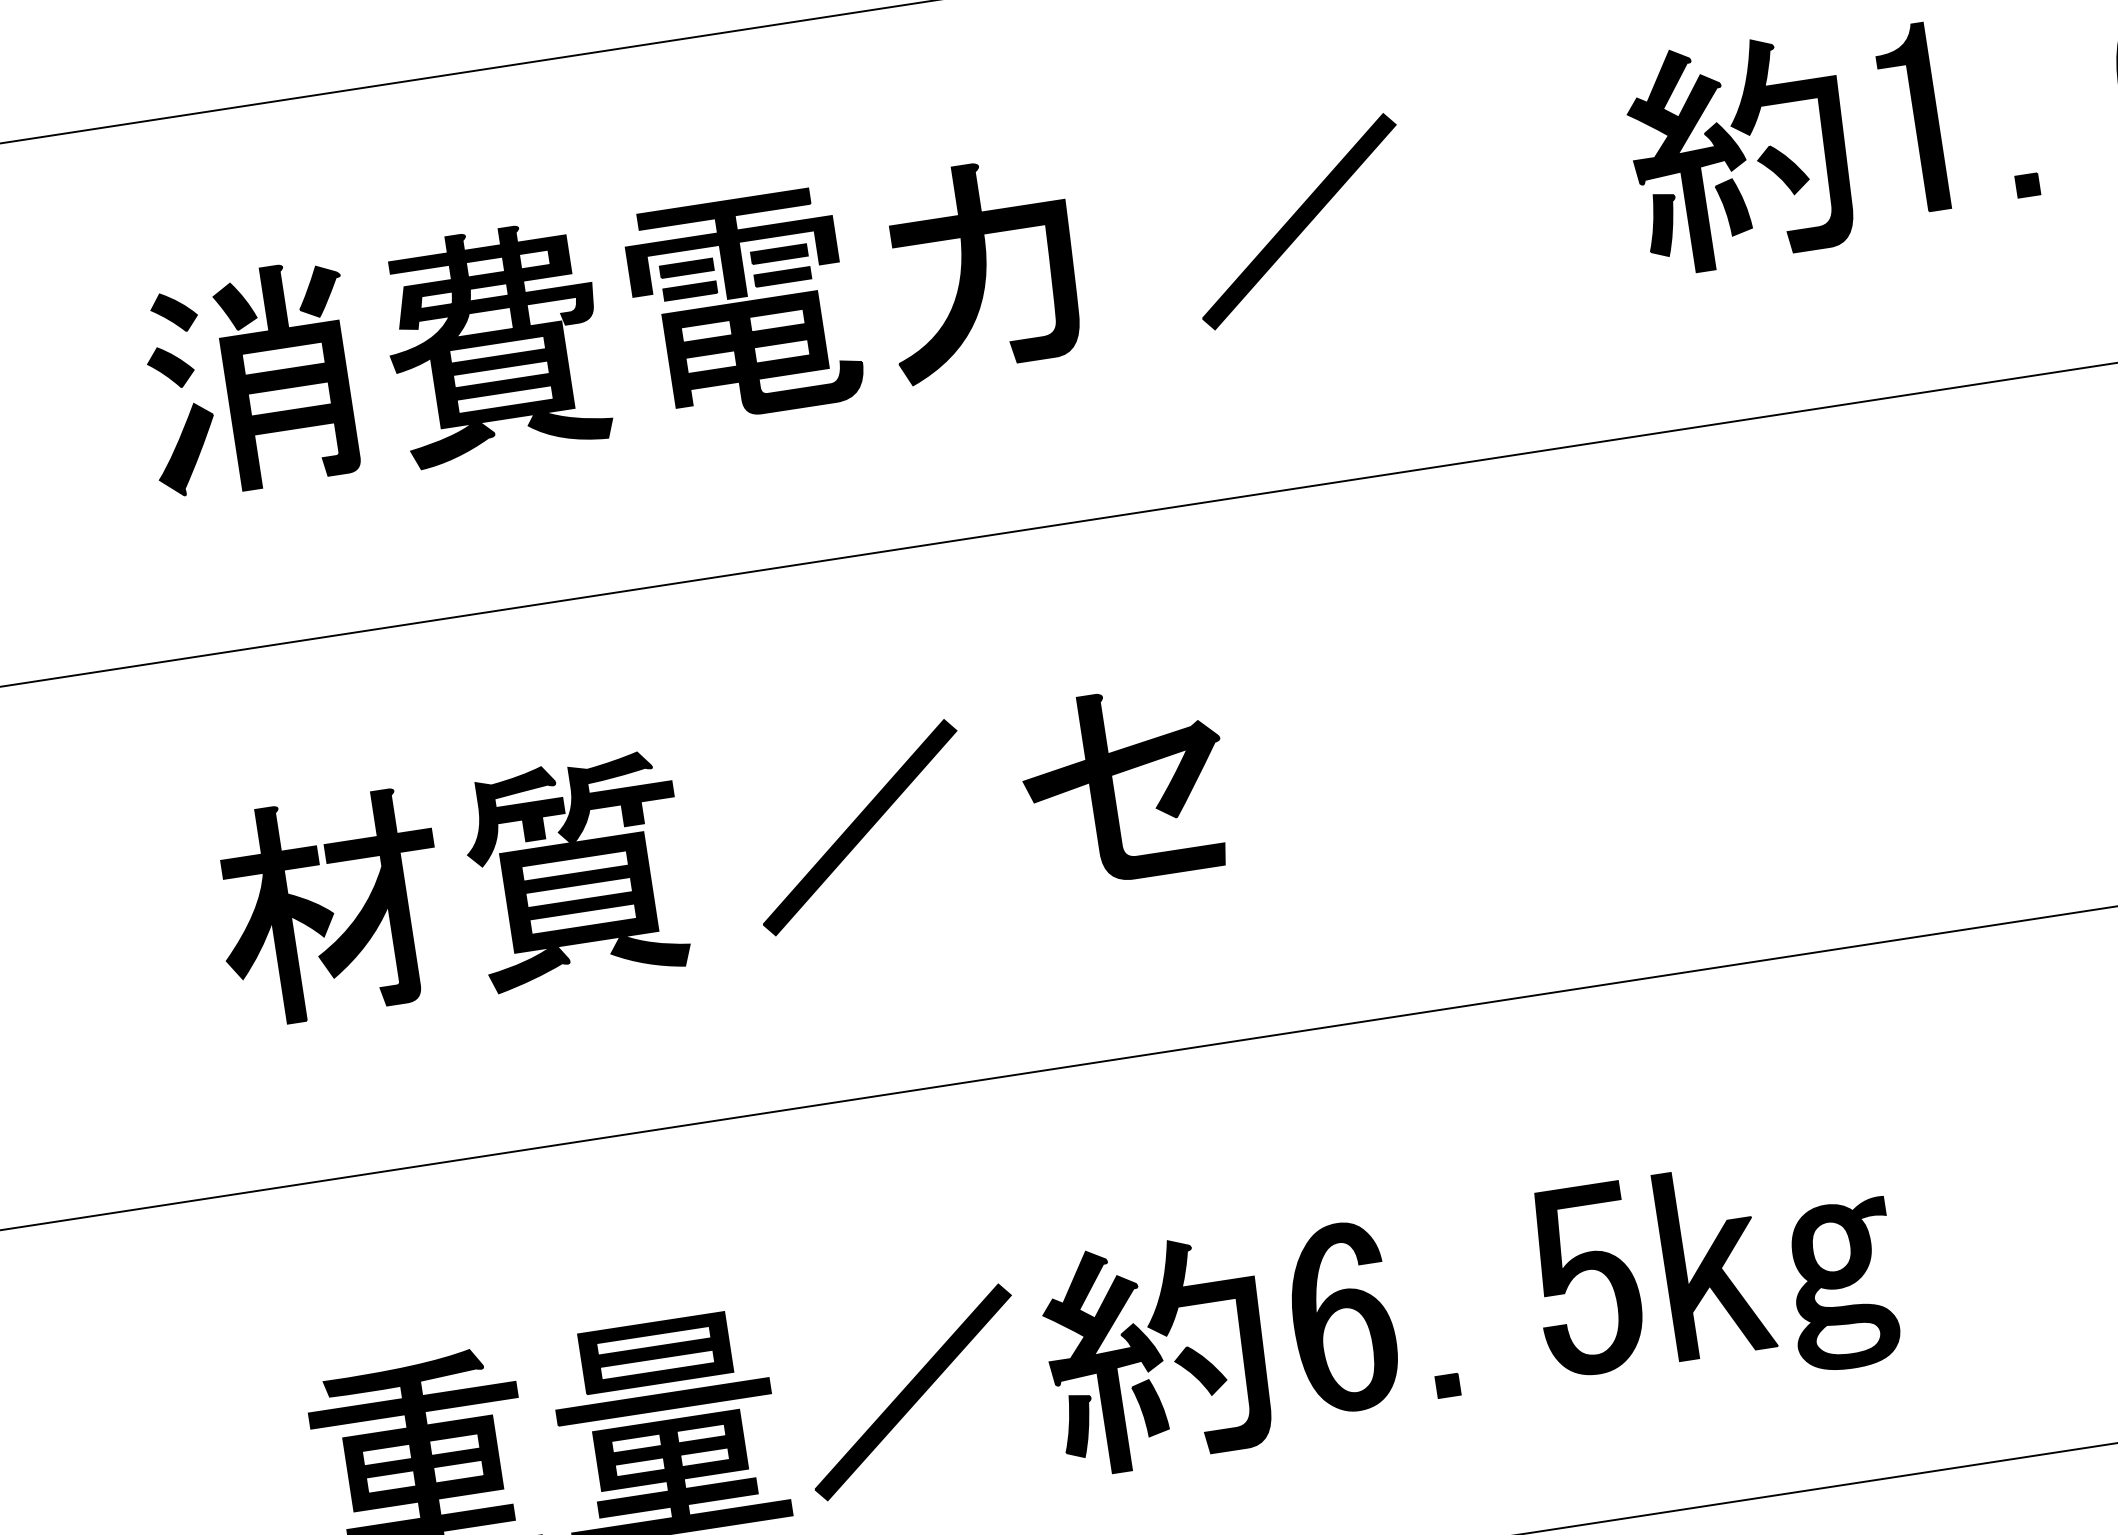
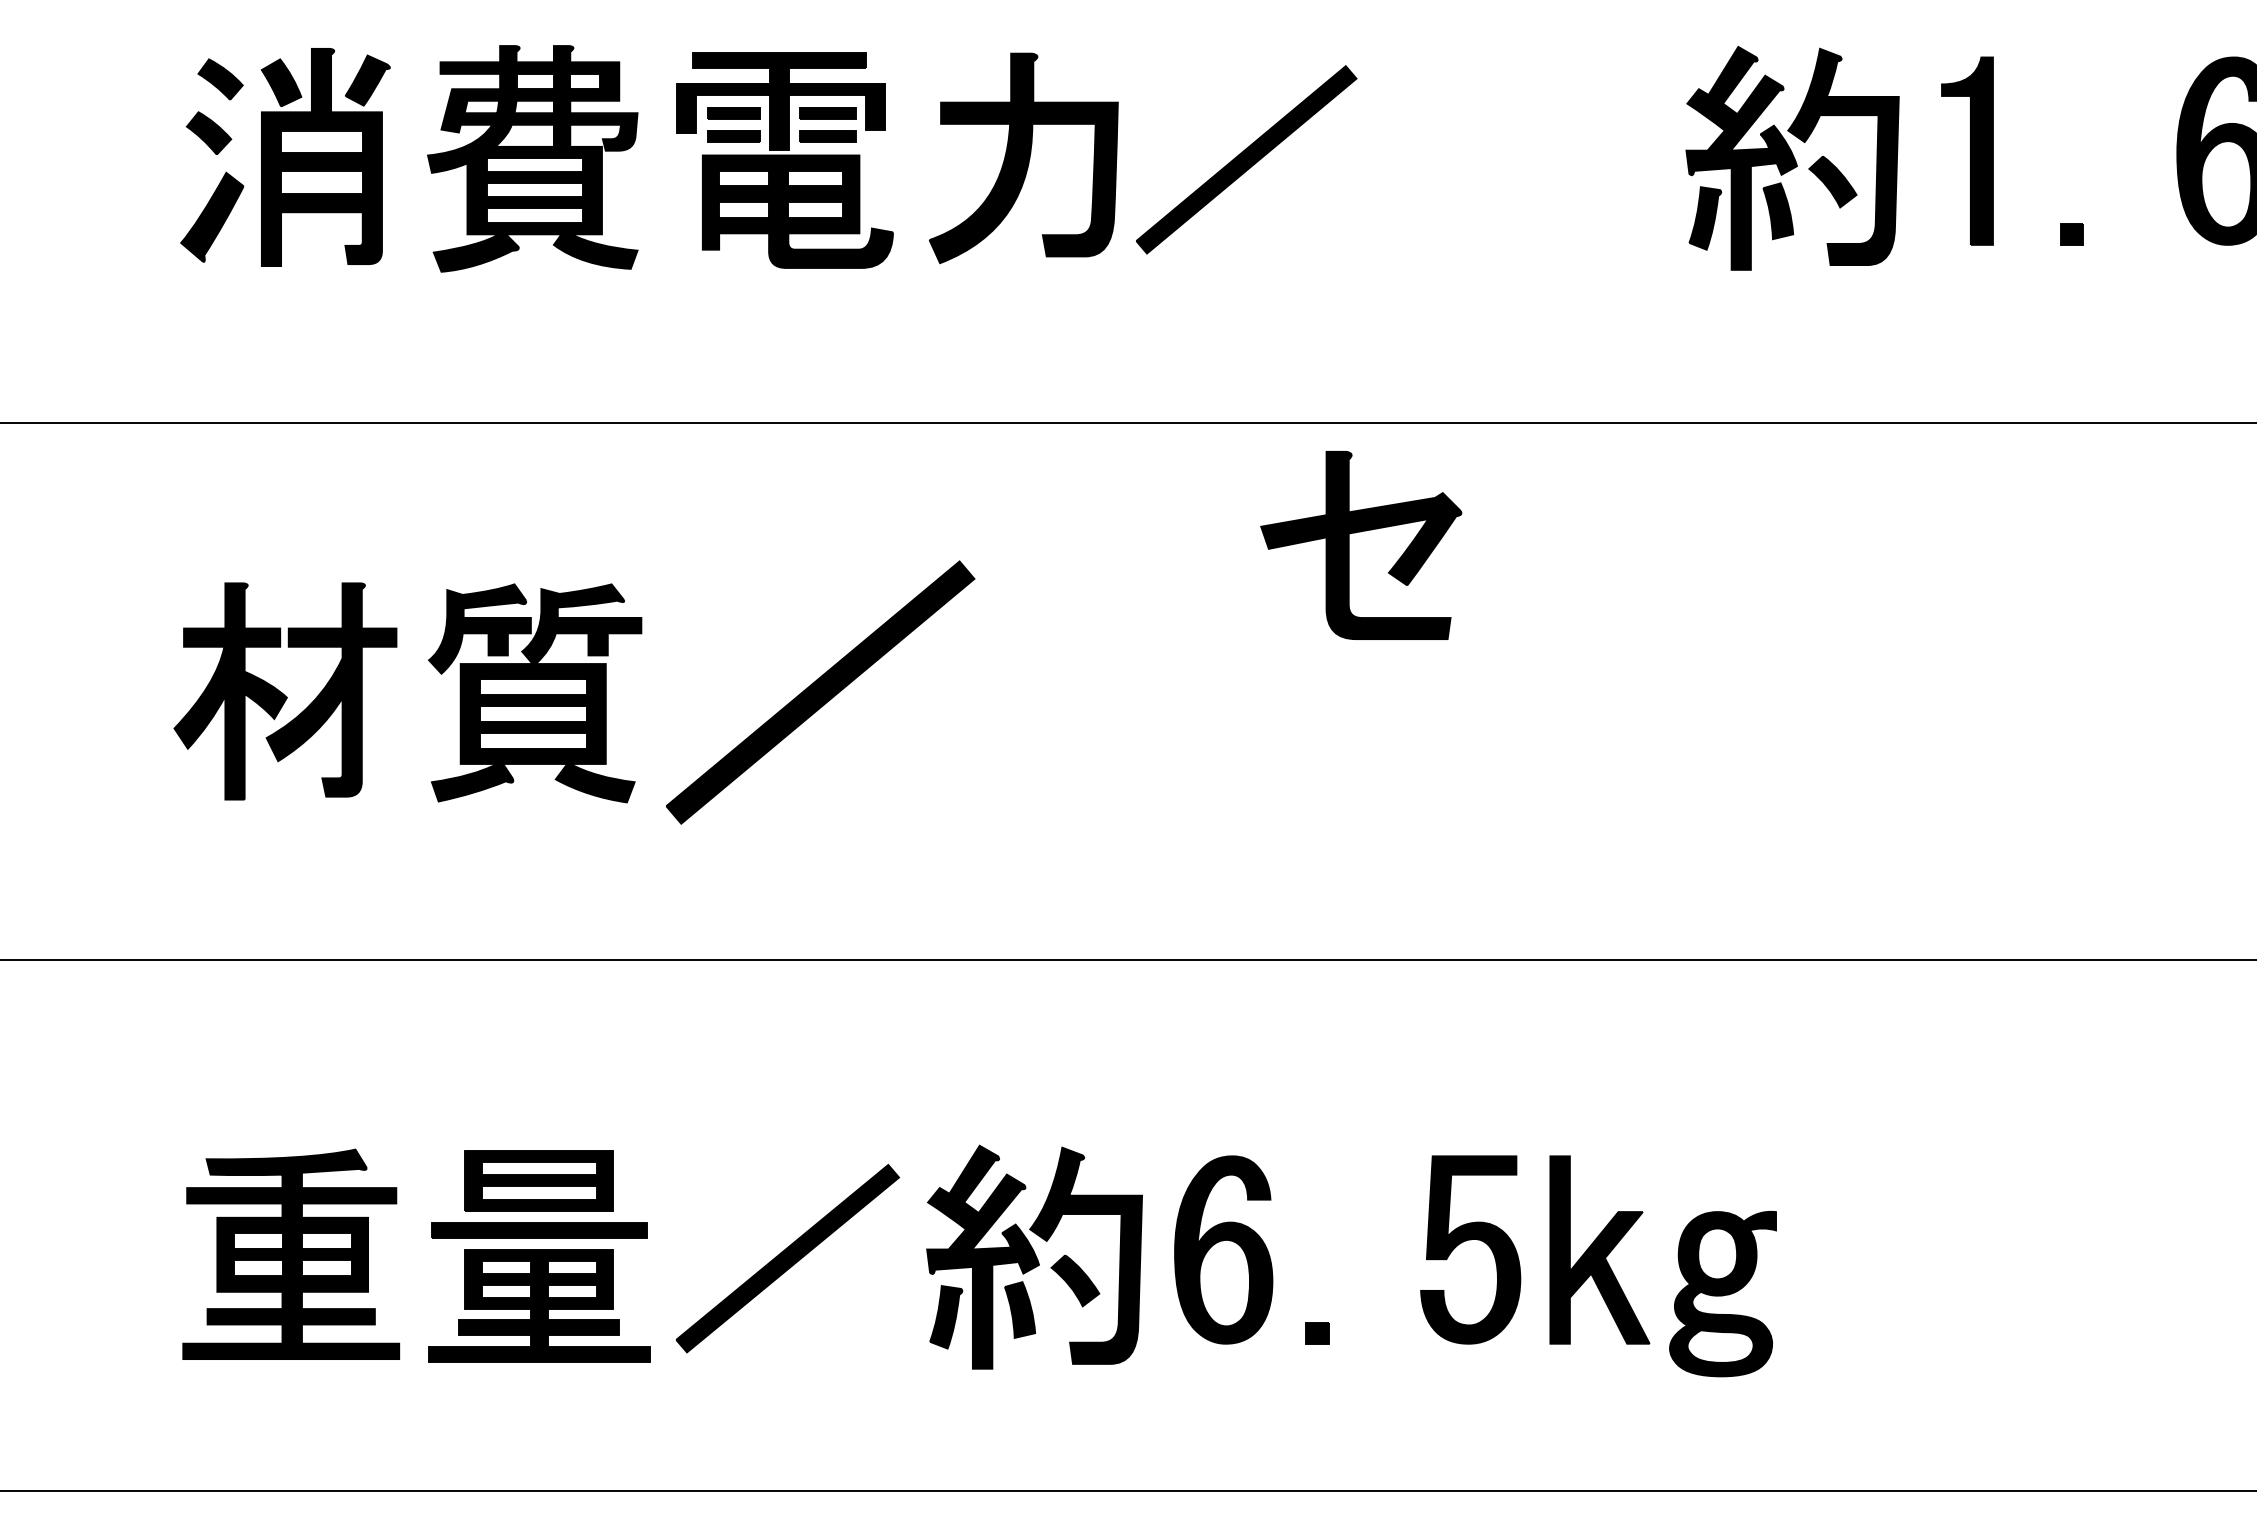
part: (1299, 221) -> (1246, 159), moved
part: (1113, 786) -> (1349, 545), moved
part: (859, 826) -> (820, 691), size x1.4

